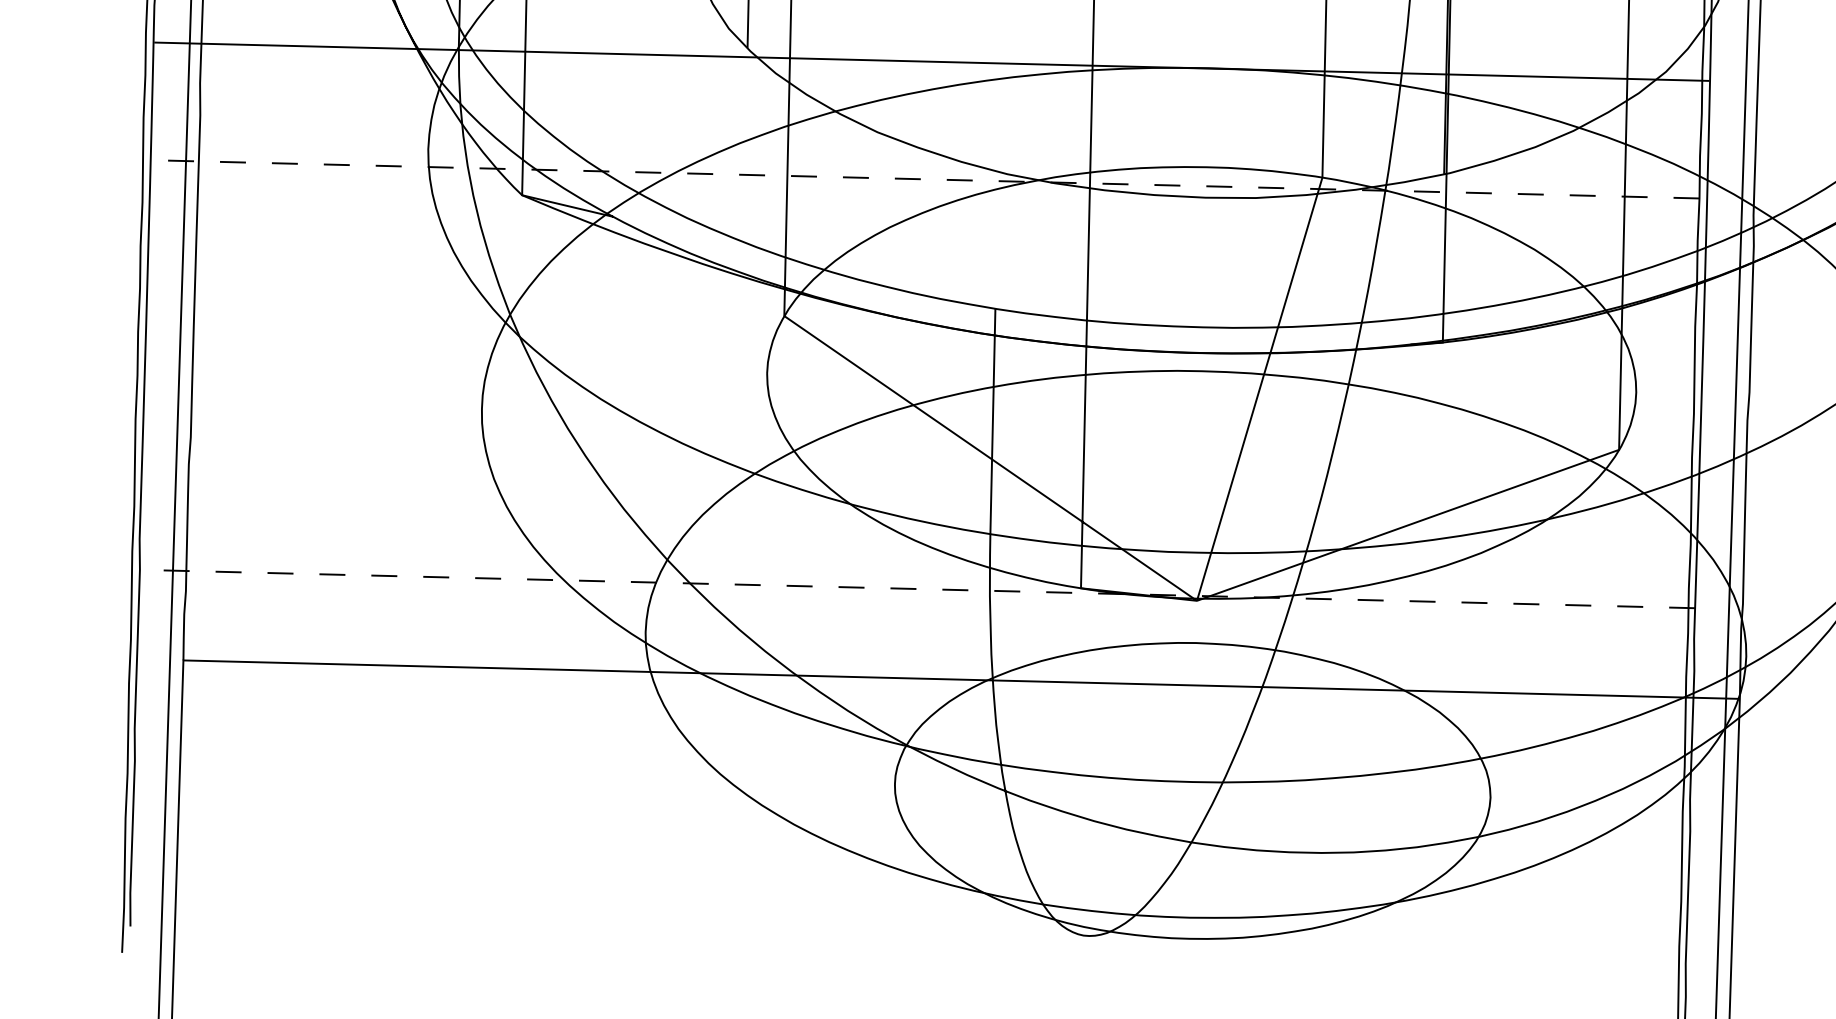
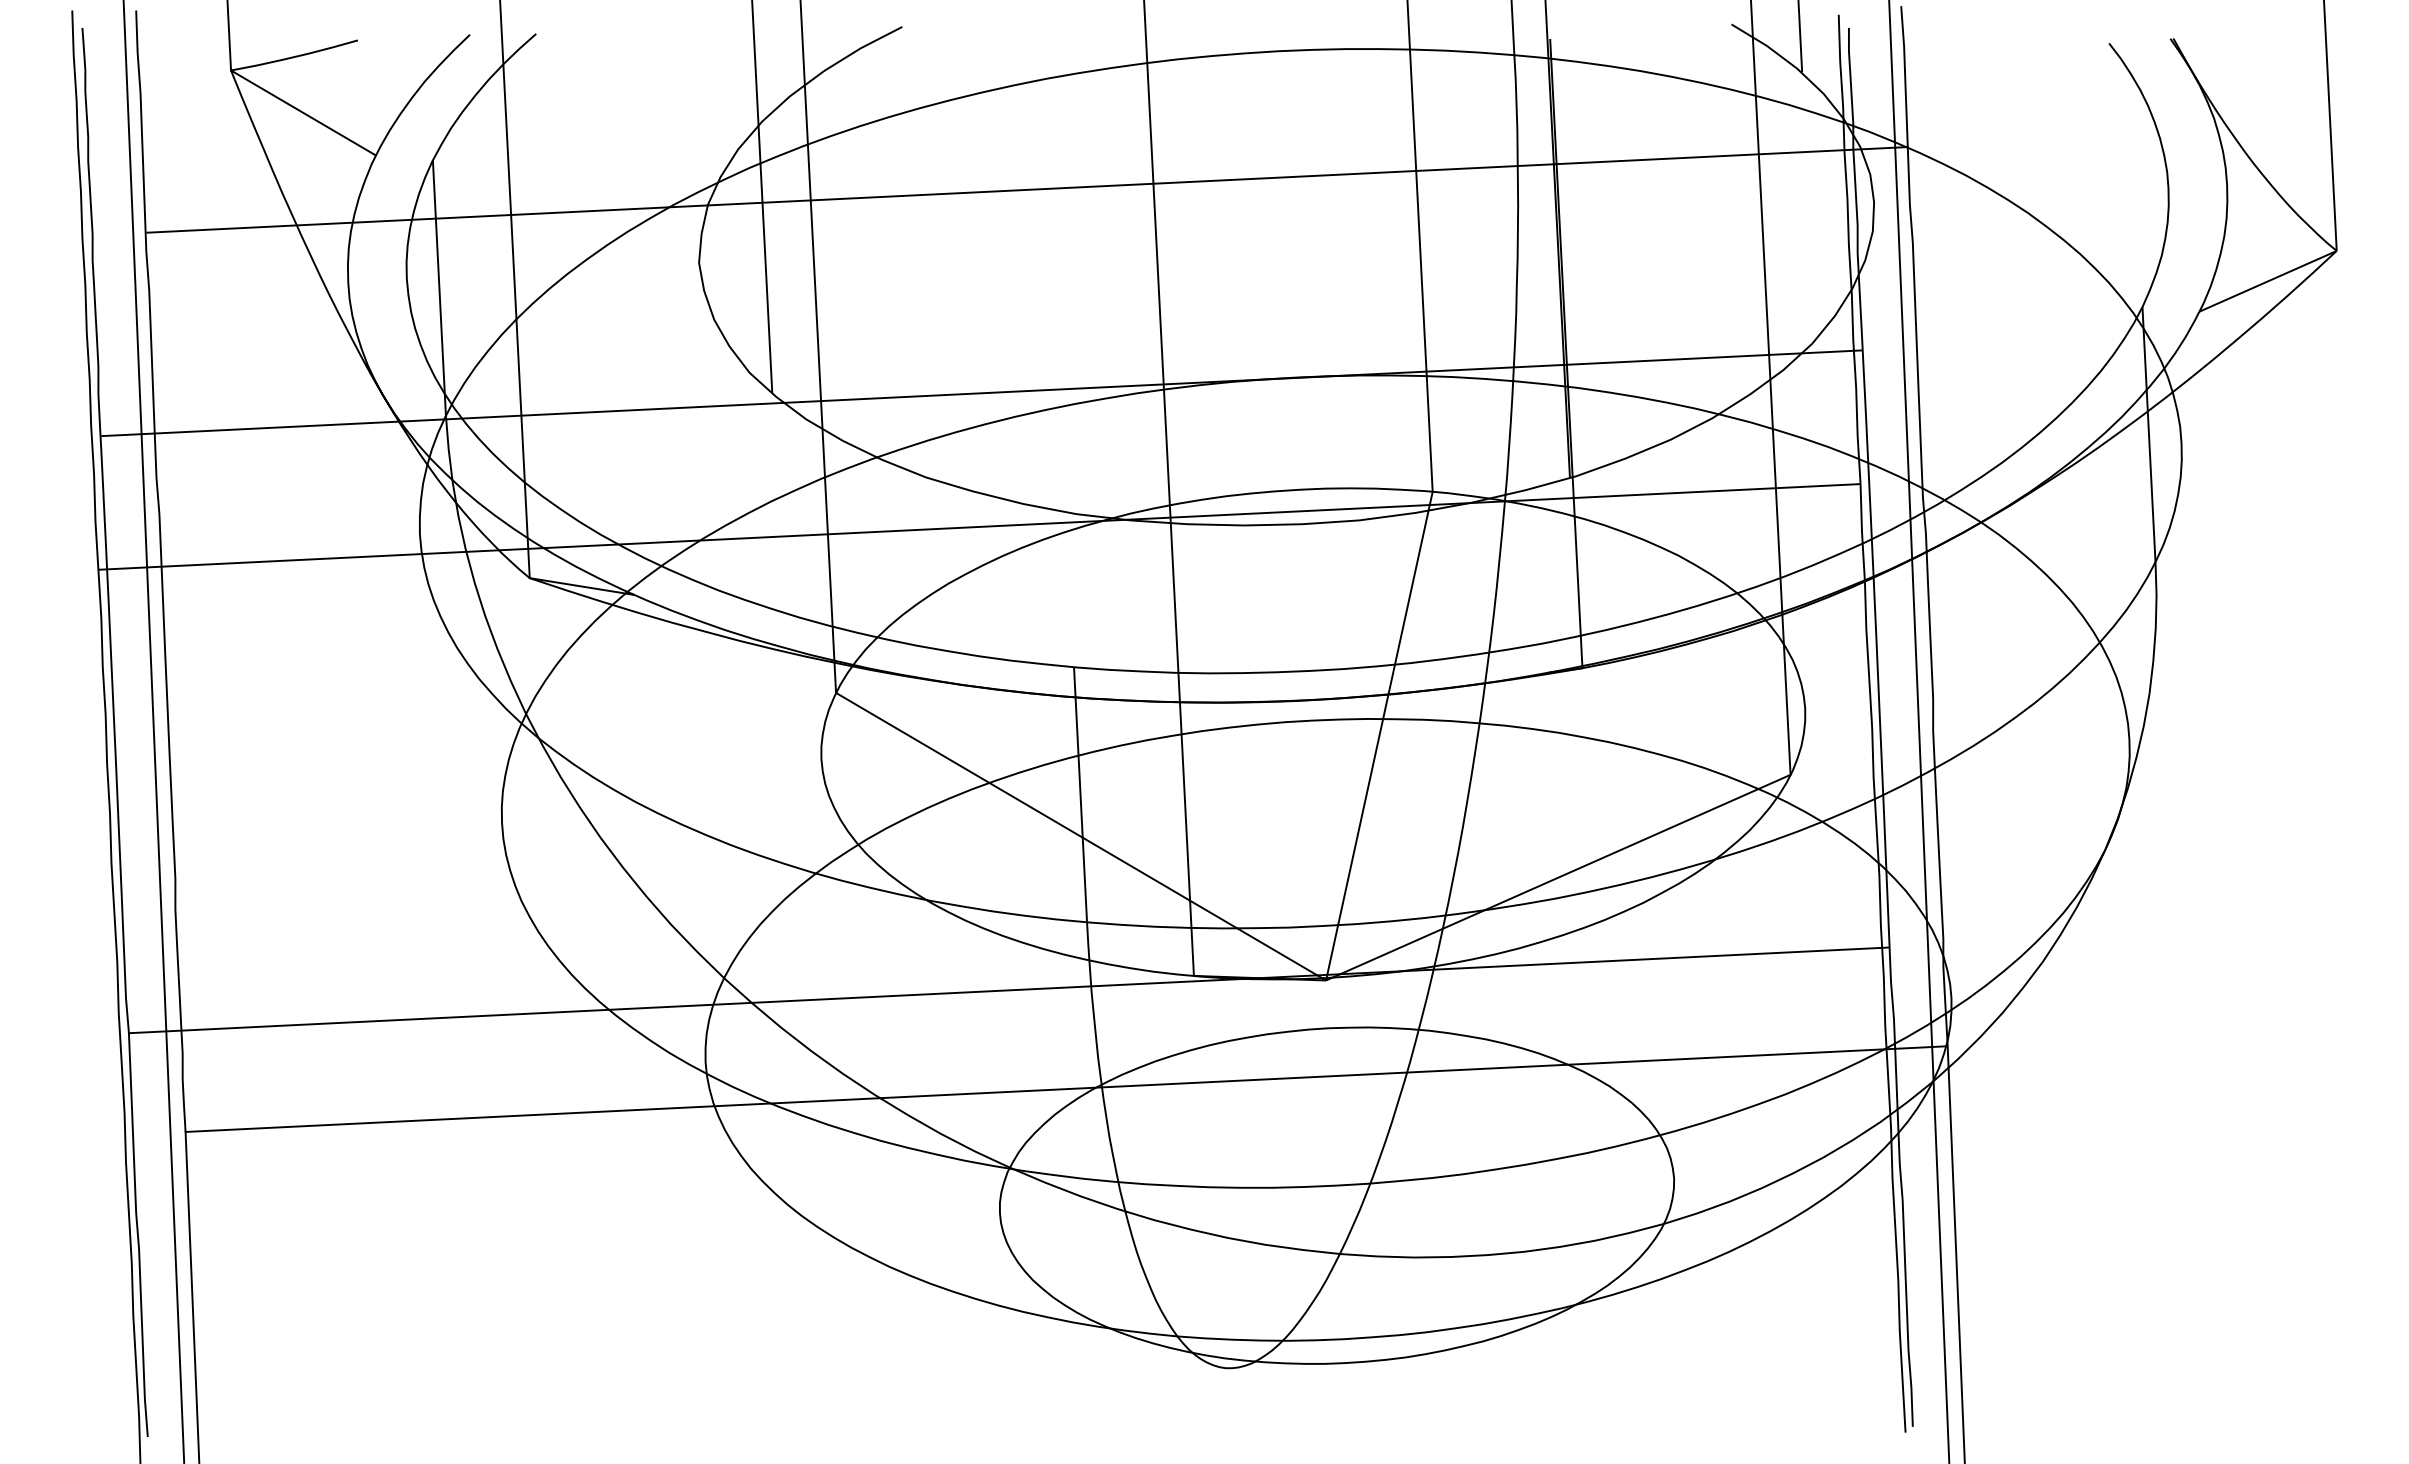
line: (920, 178) -> (978, 526), dashed -> solid
line: (916, 589) -> (1008, 990), dashed -> solid

